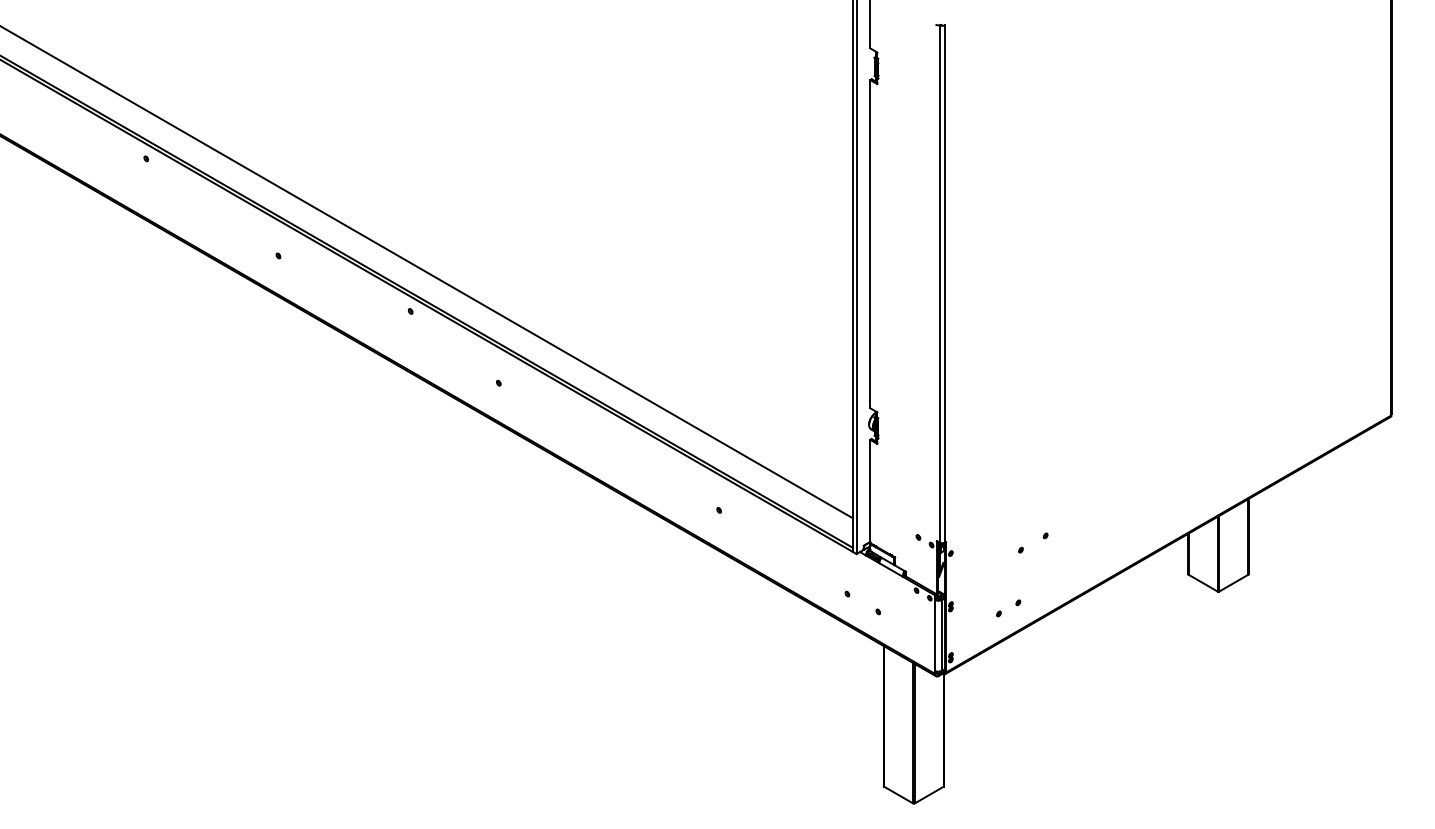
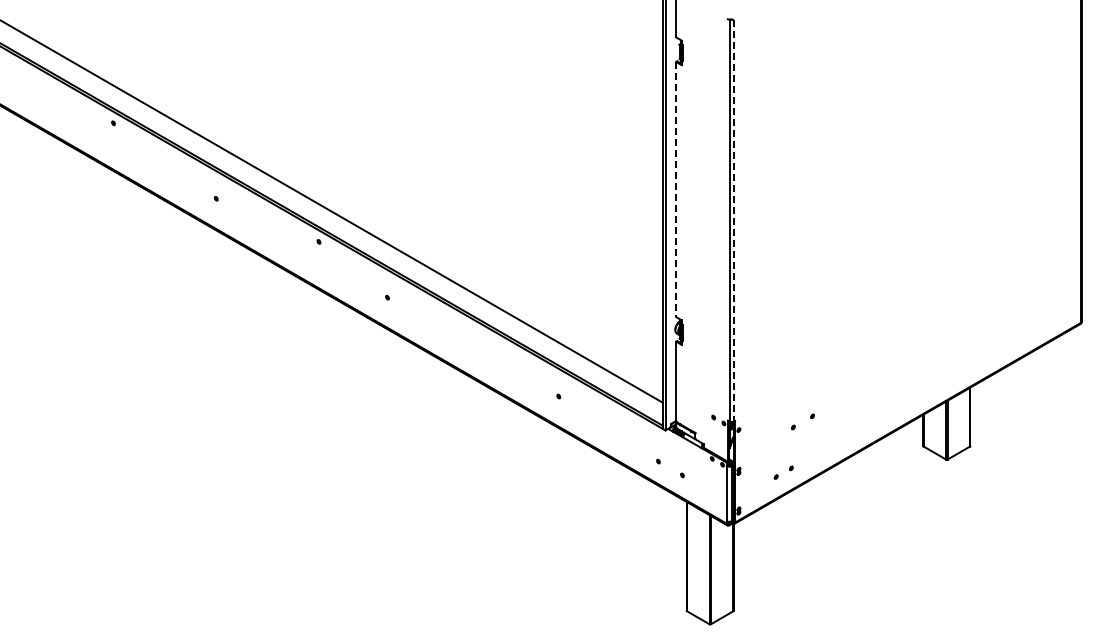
line: (870, 244) -> (676, 189), solid -> dashed
line: (945, 285) -> (734, 221), solid -> dashed

